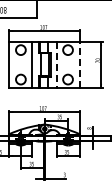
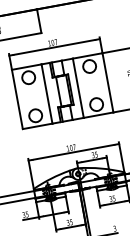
line: (56, 64) -> (78, 87), dashed -> solid
line: (79, 64) -> (107, 82), dashed -> solid

